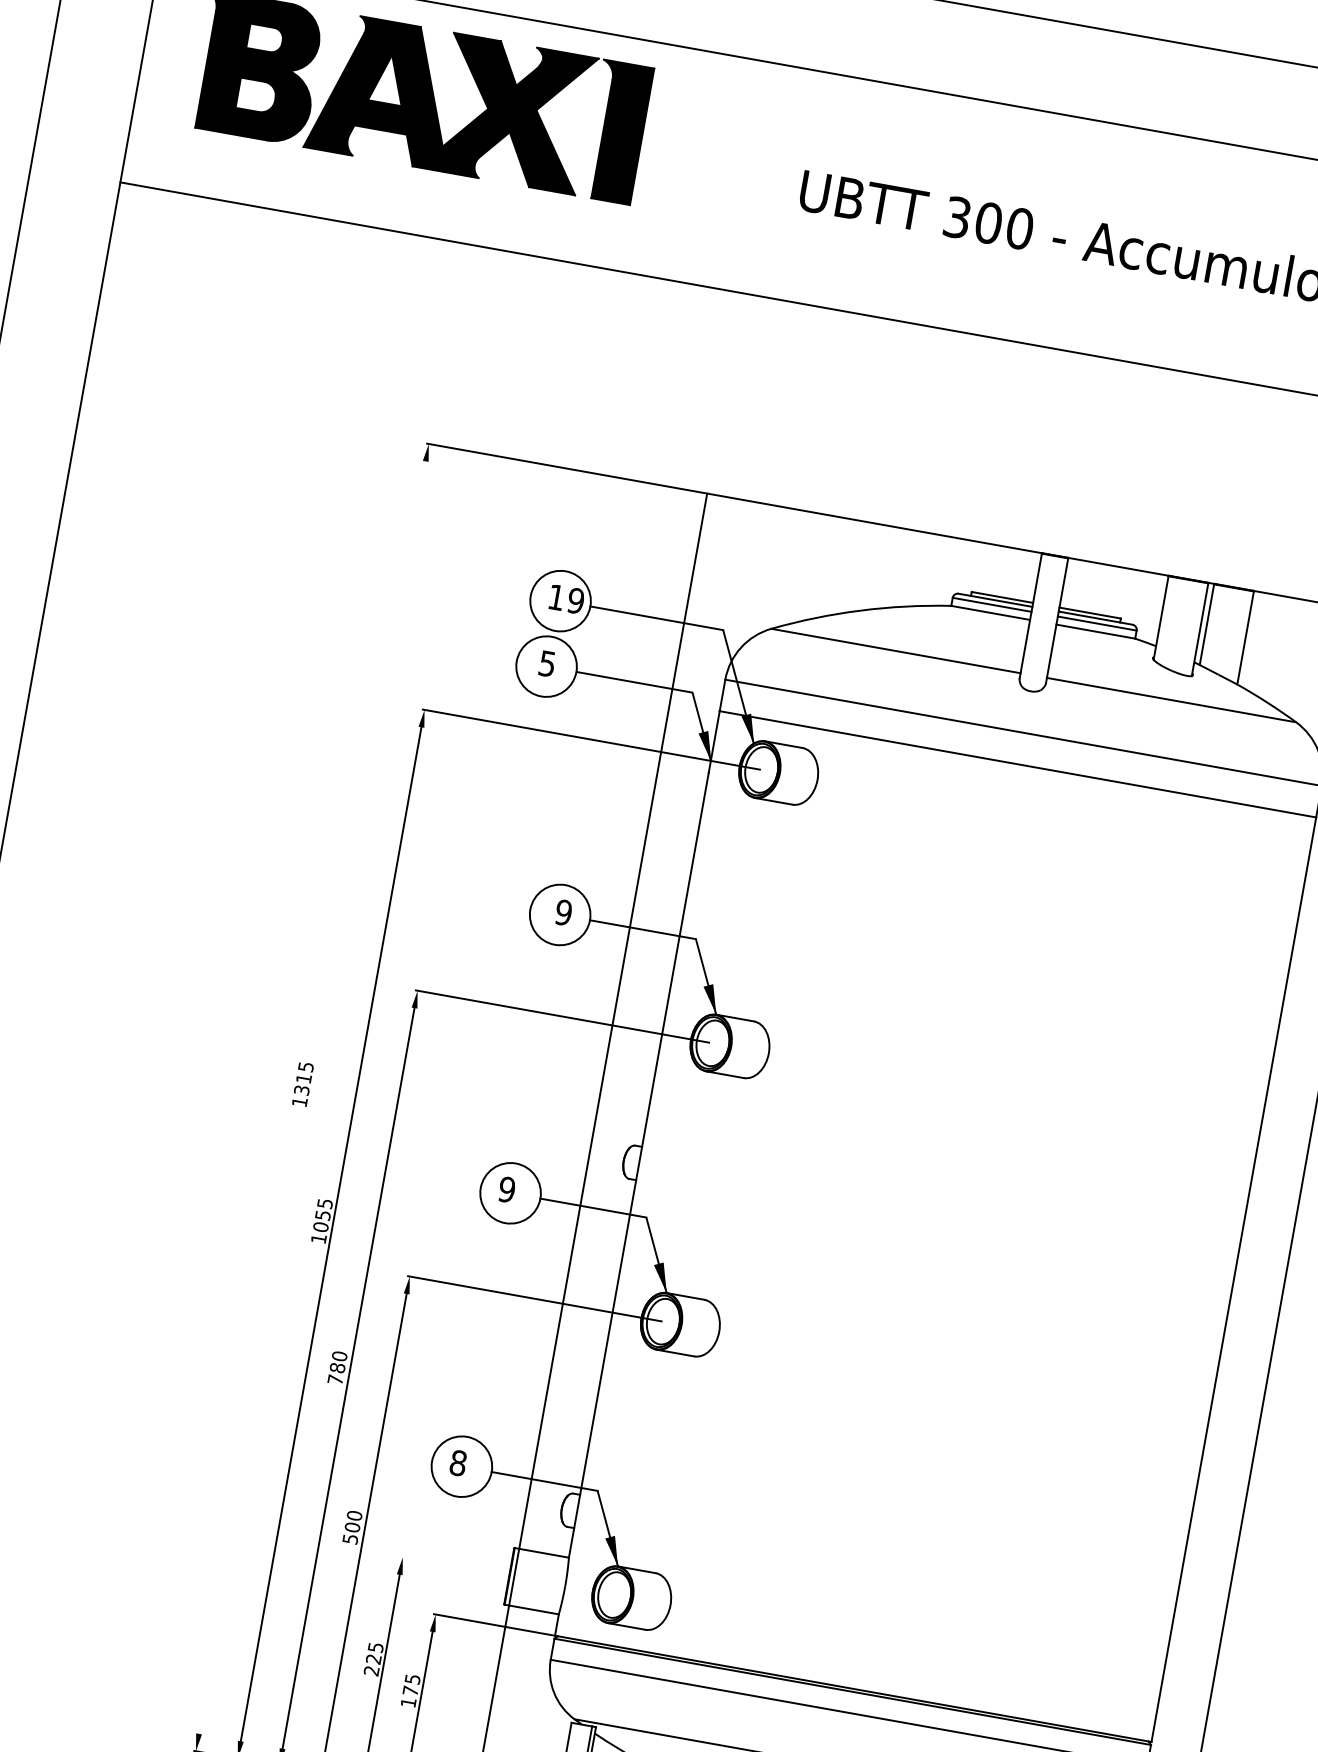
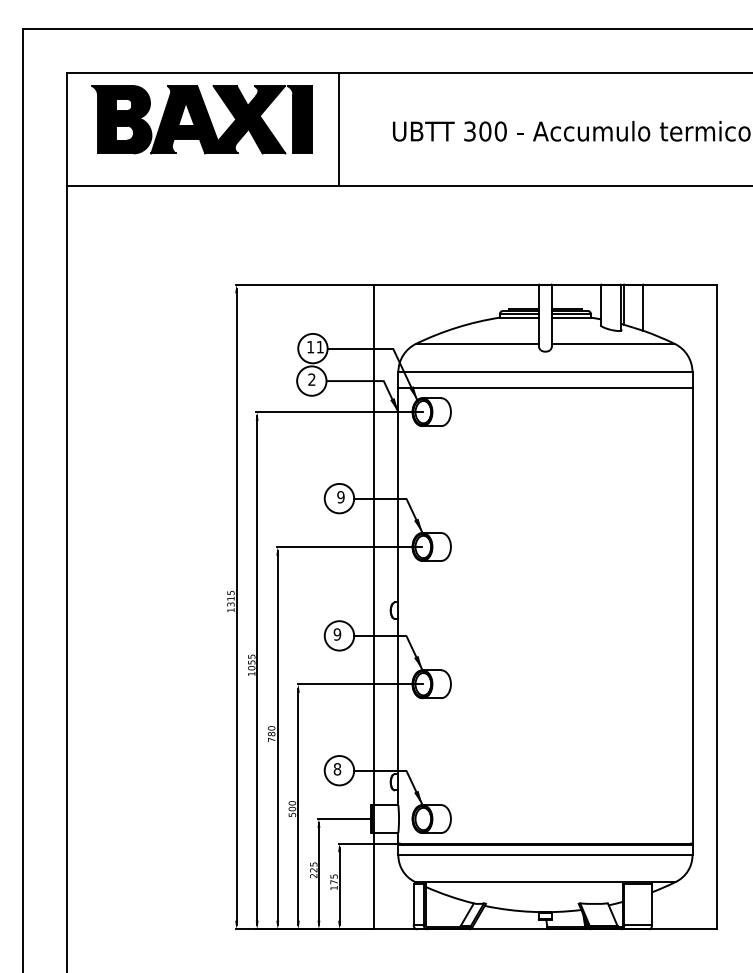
line: (691, 166) -> (338, 129), added
text: (574, 601) -> (319, 347), 19 -> 11
text: (546, 663) -> (311, 379), 5 -> 2
line: (312, 1098) -> (236, 607), added
line: (454, 1567) -> (344, 819), added

